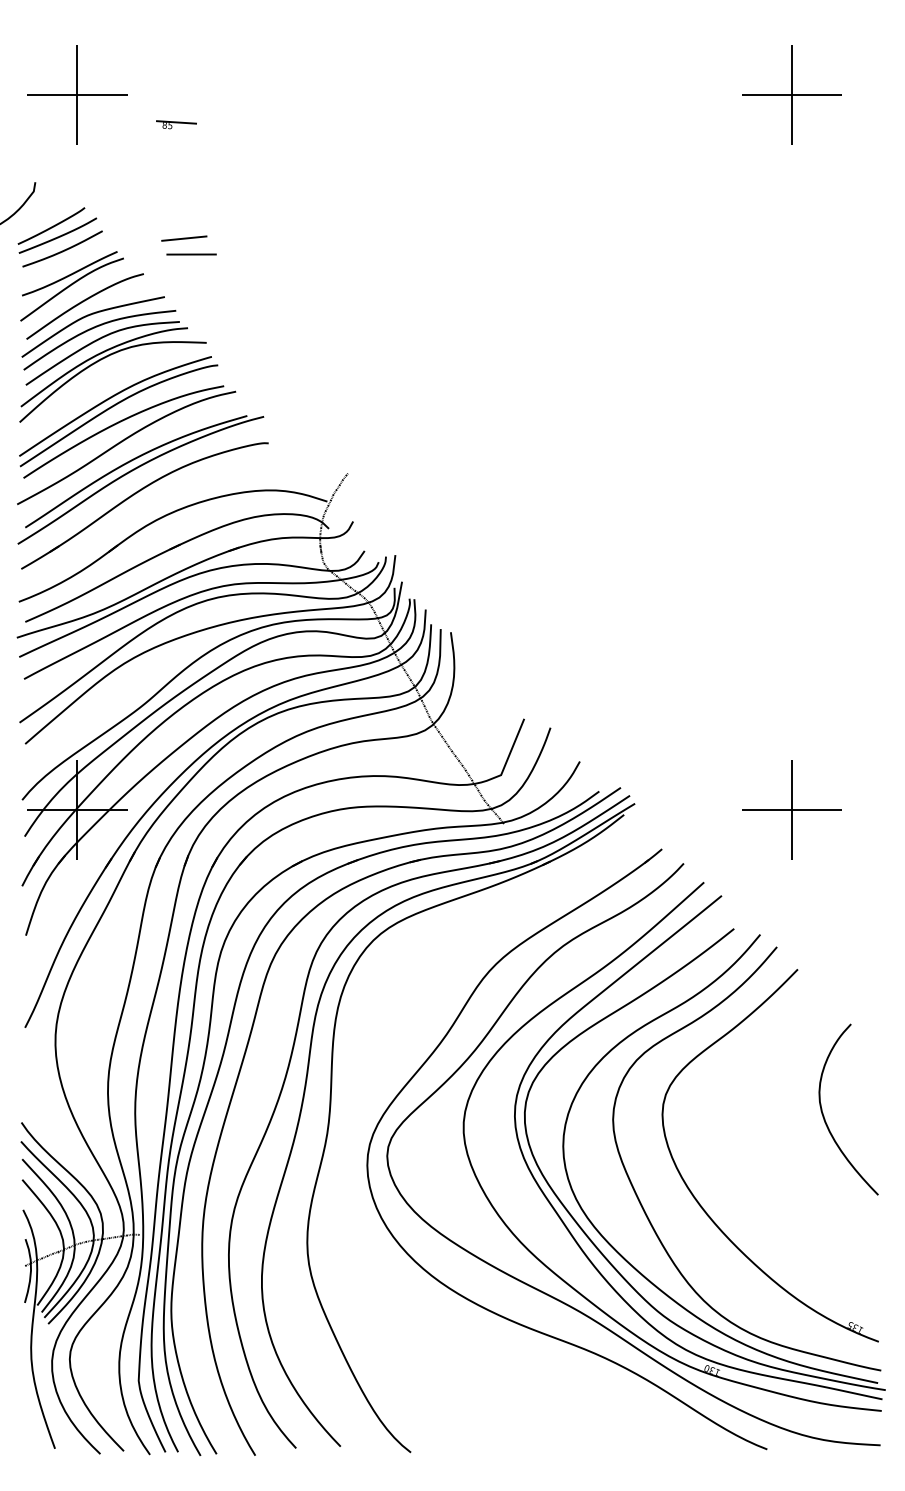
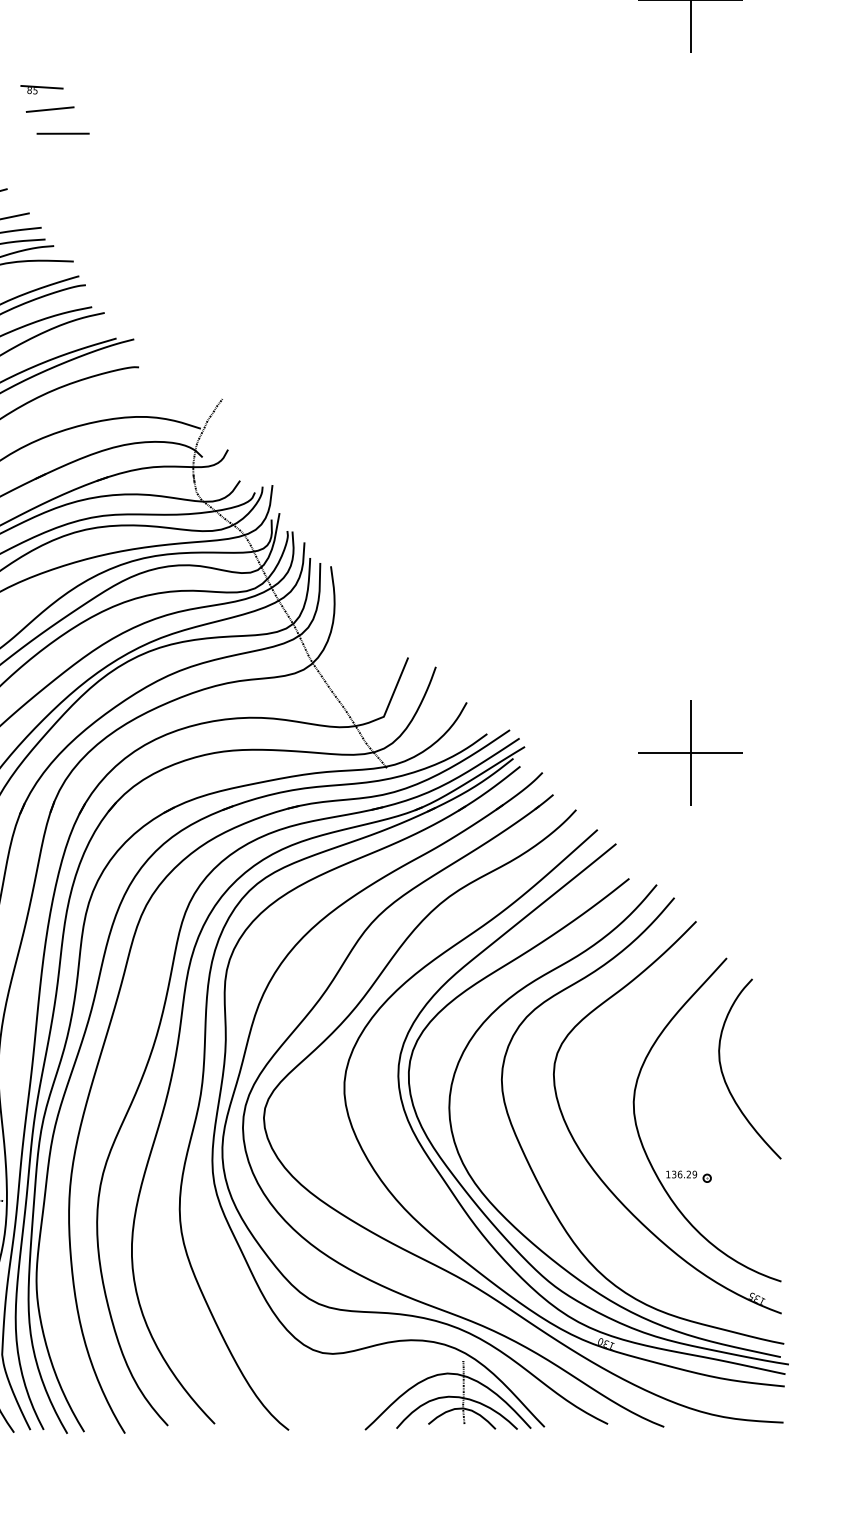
part: (176, 124) -> (41, 89), moved
line: (184, 238) -> (50, 109), moved
line: (191, 254) -> (63, 133), moved
part: (369, 1097) -> (245, 1056), added
part: (797, 1206) -> (696, 1171), added

